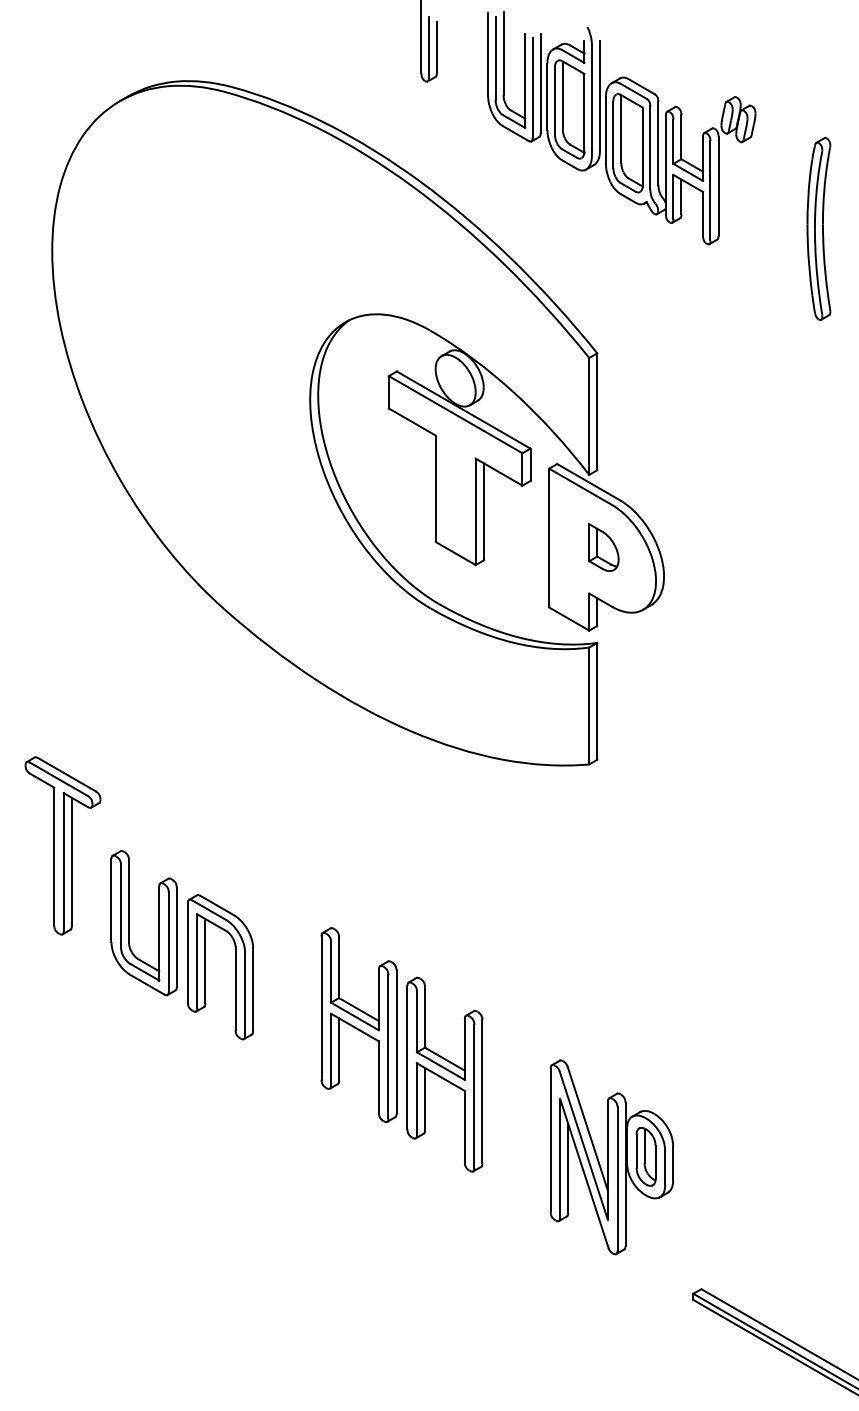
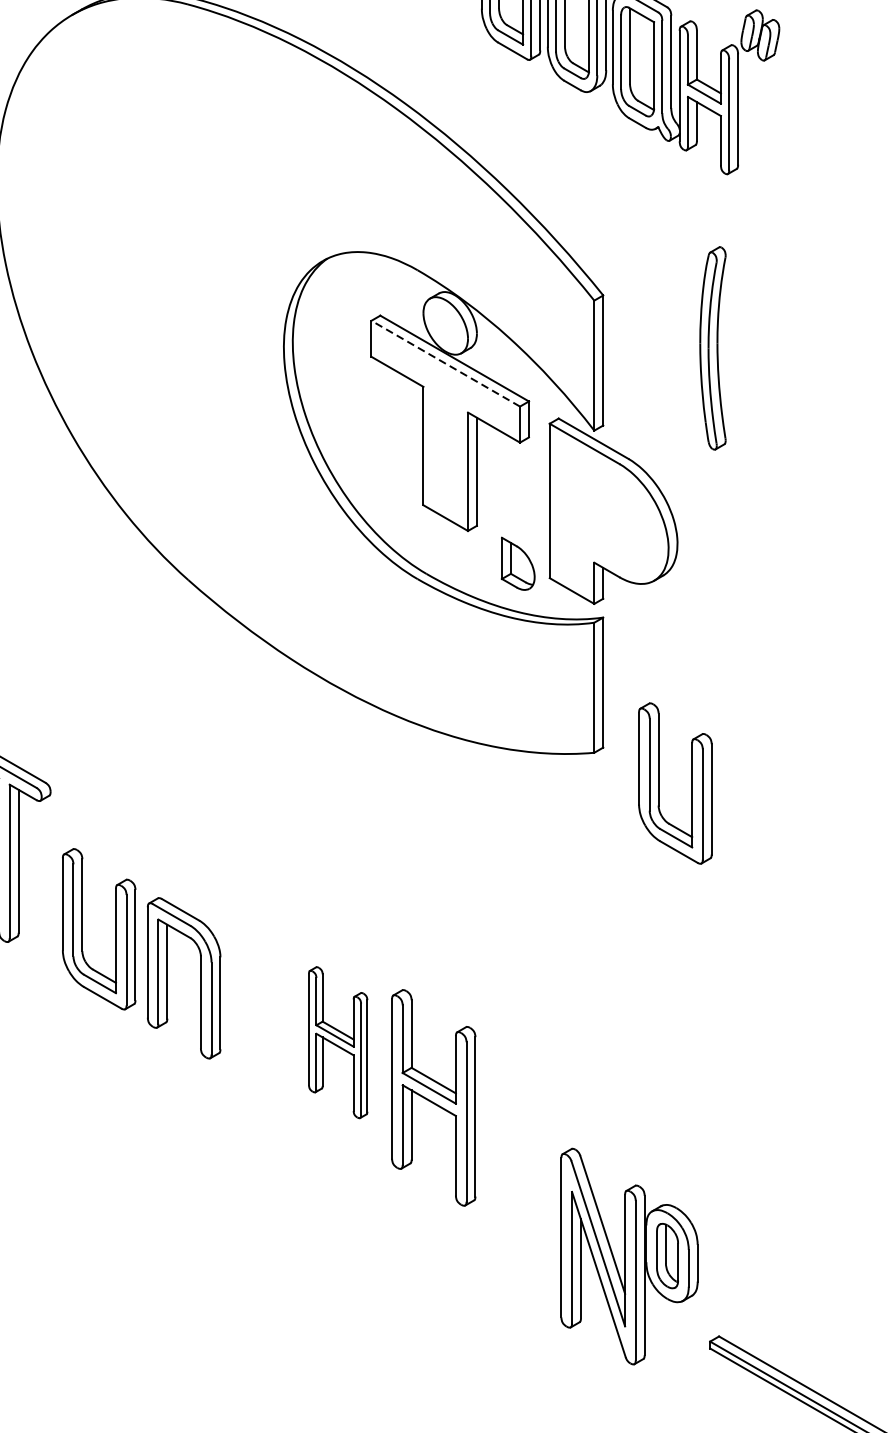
part: (818, 228) -> (712, 347), moved
line: (455, 414) -> (445, 363), solid -> dashed
part: (603, 547) -> (517, 563), moved
part: (647, 792) -> (659, 783), added
part: (358, 1024) -> (337, 1042), size x0.7
part: (611, 1157) -> (629, 1256), moved

